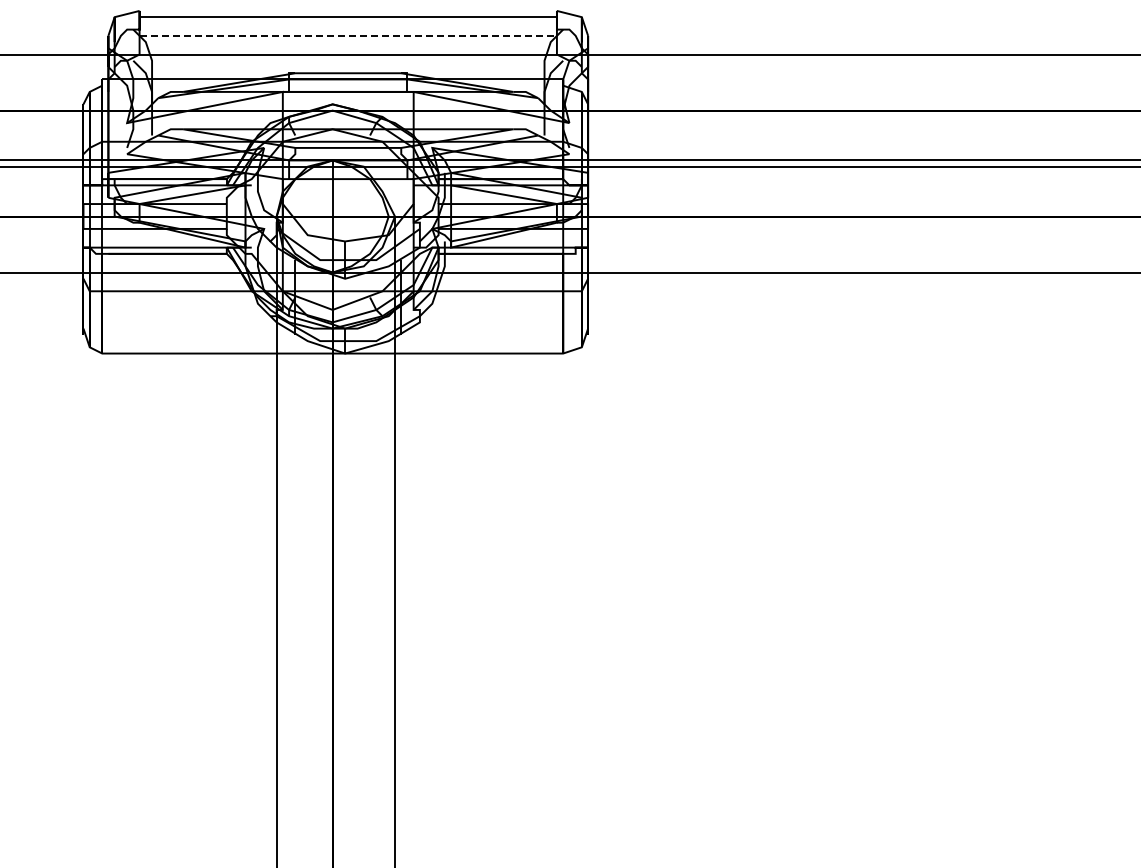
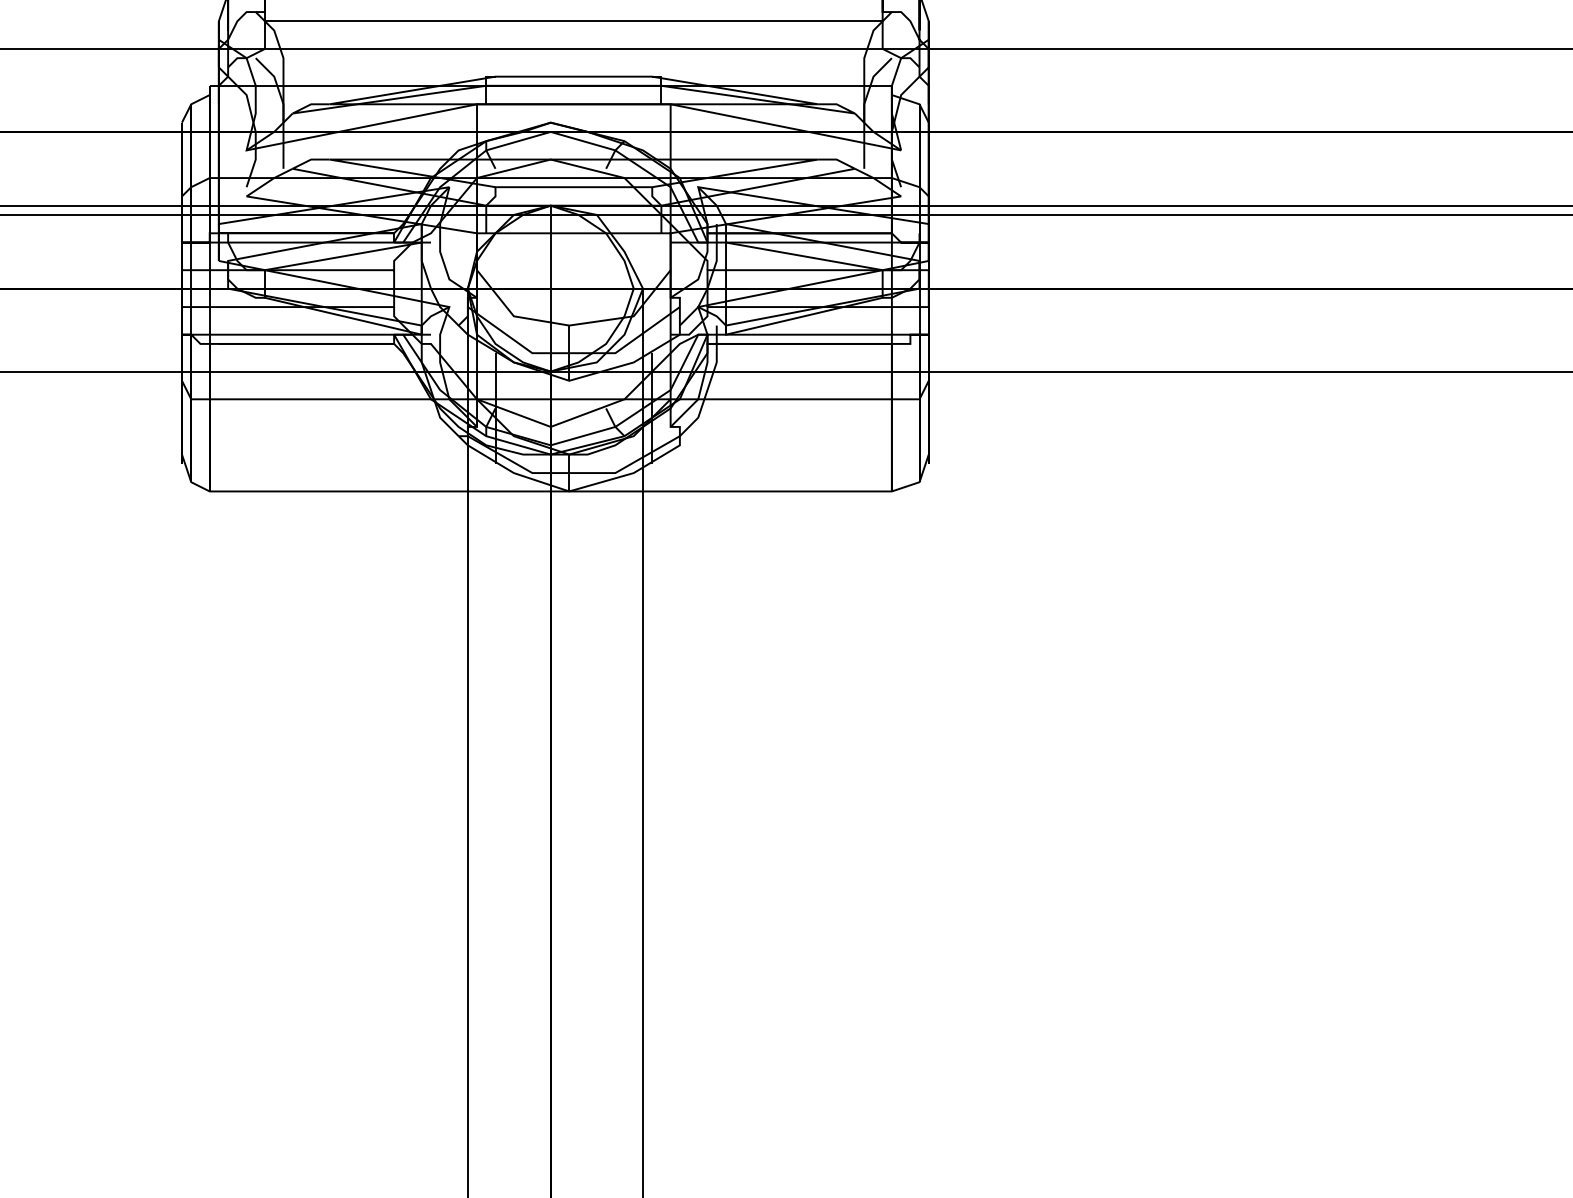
line: (348, 35) -> (574, 20), dashed -> solid

